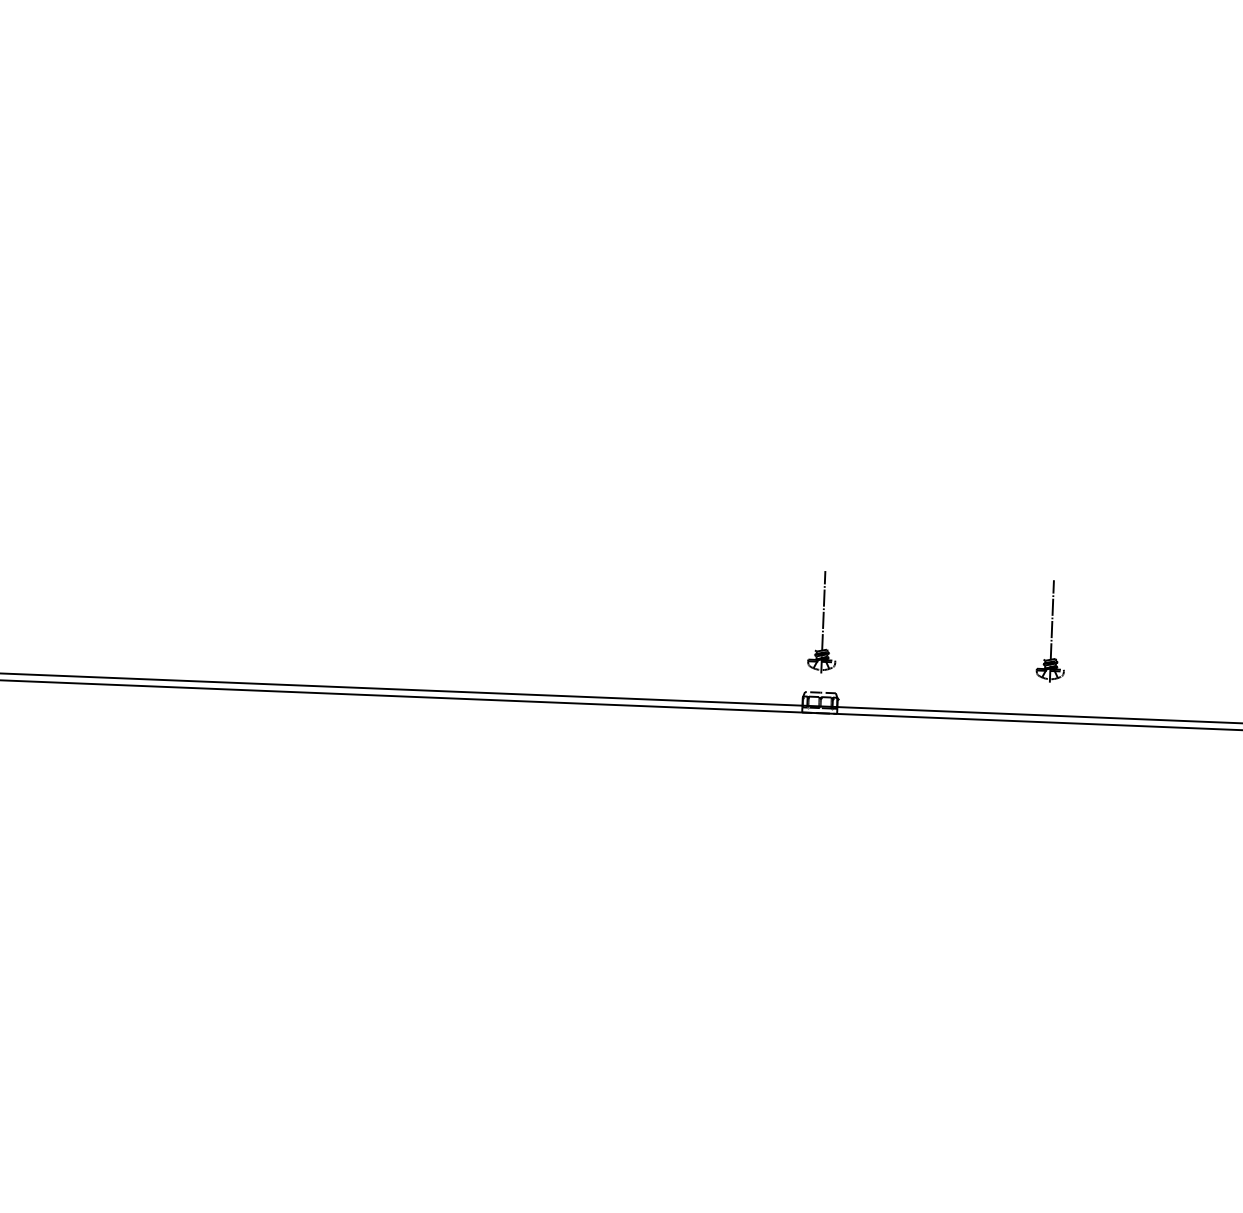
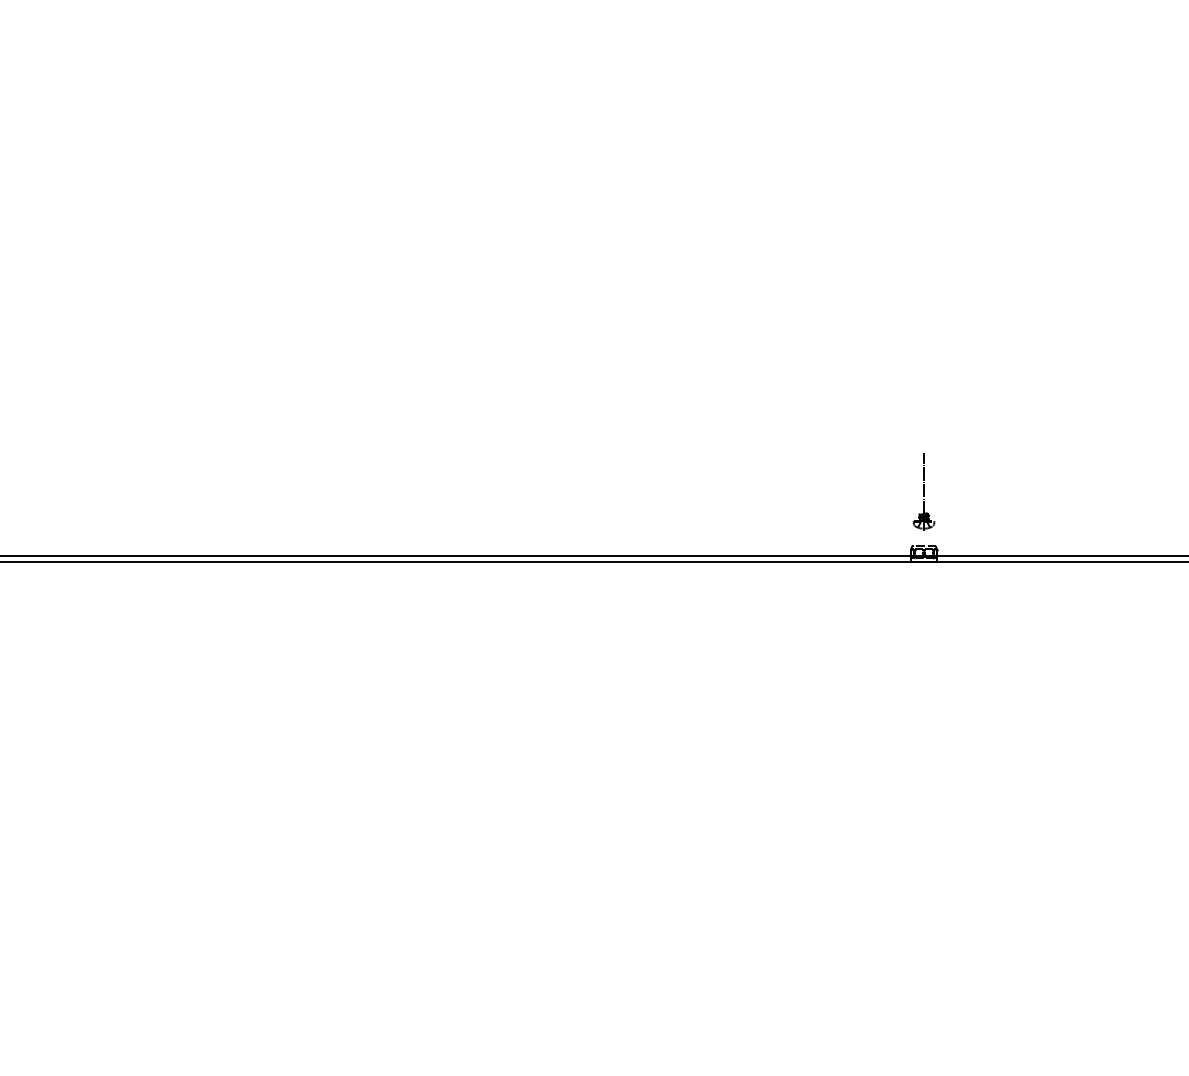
part: (1051, 630) -> (1097, 491), removed

